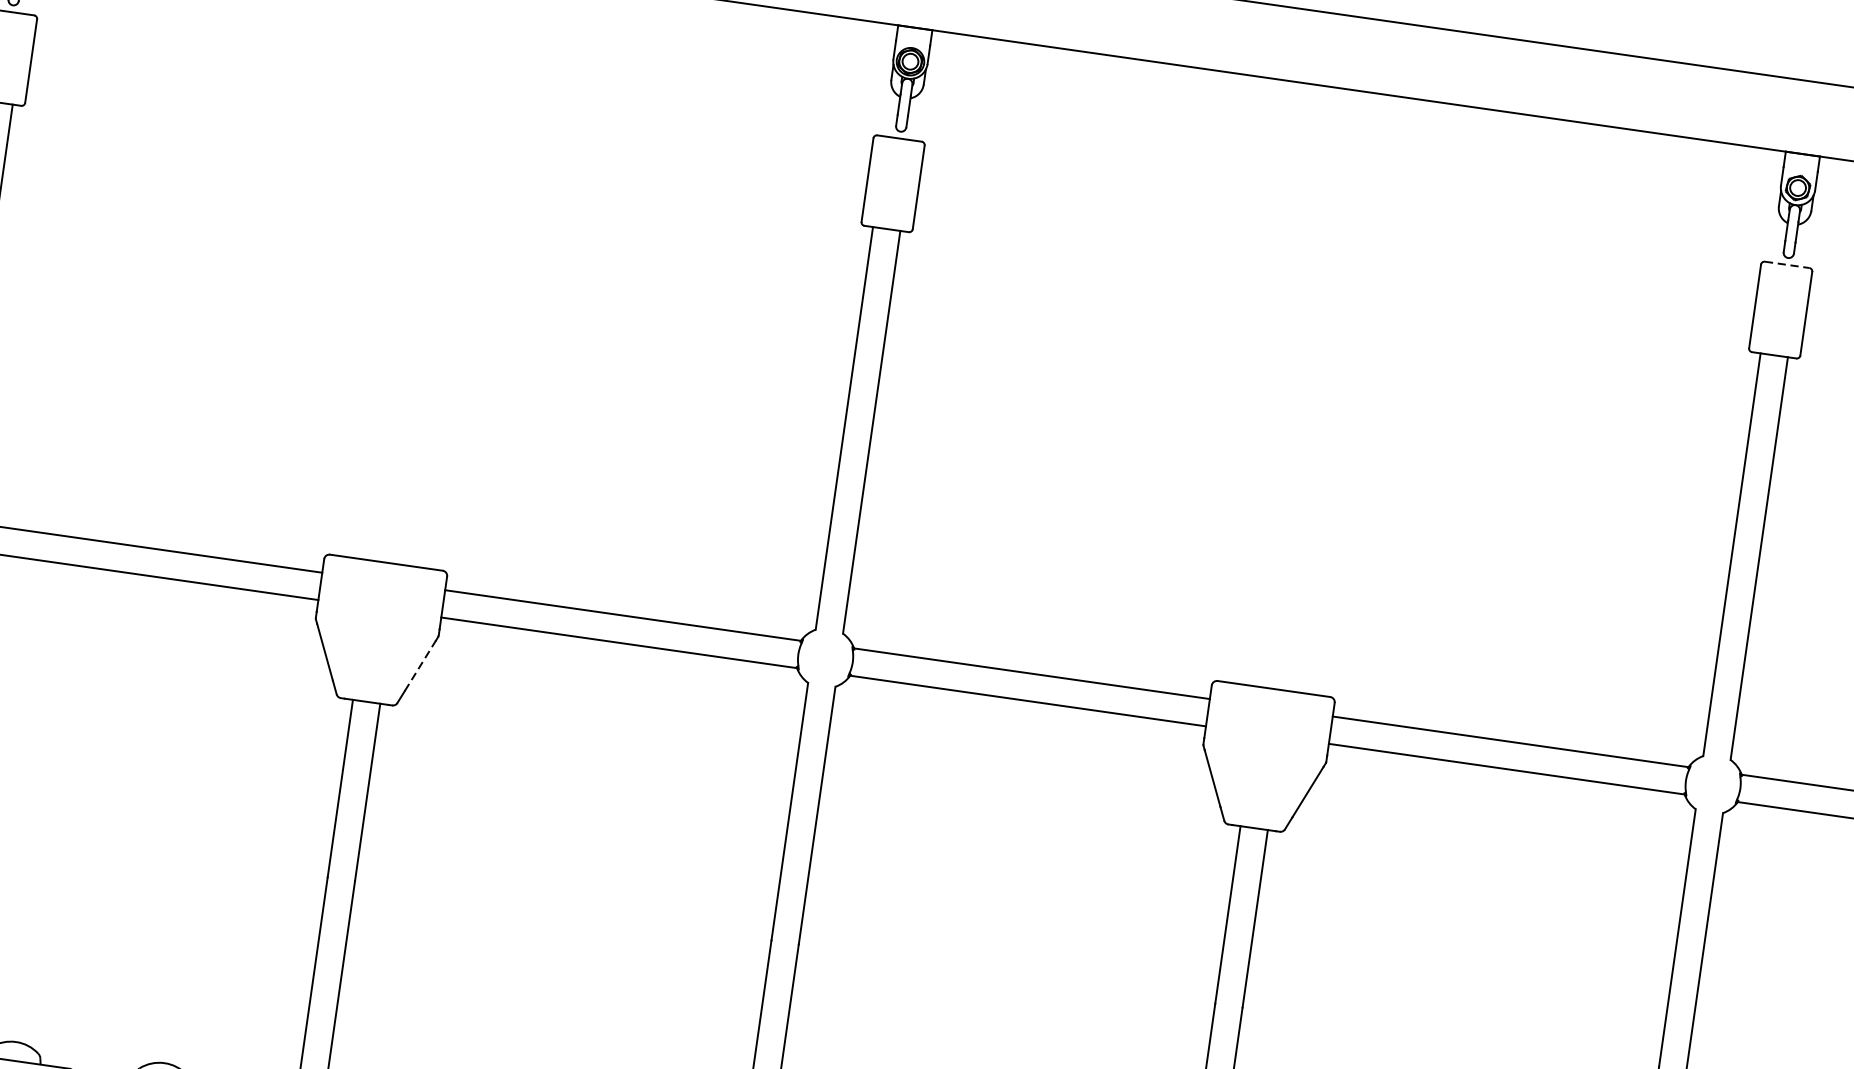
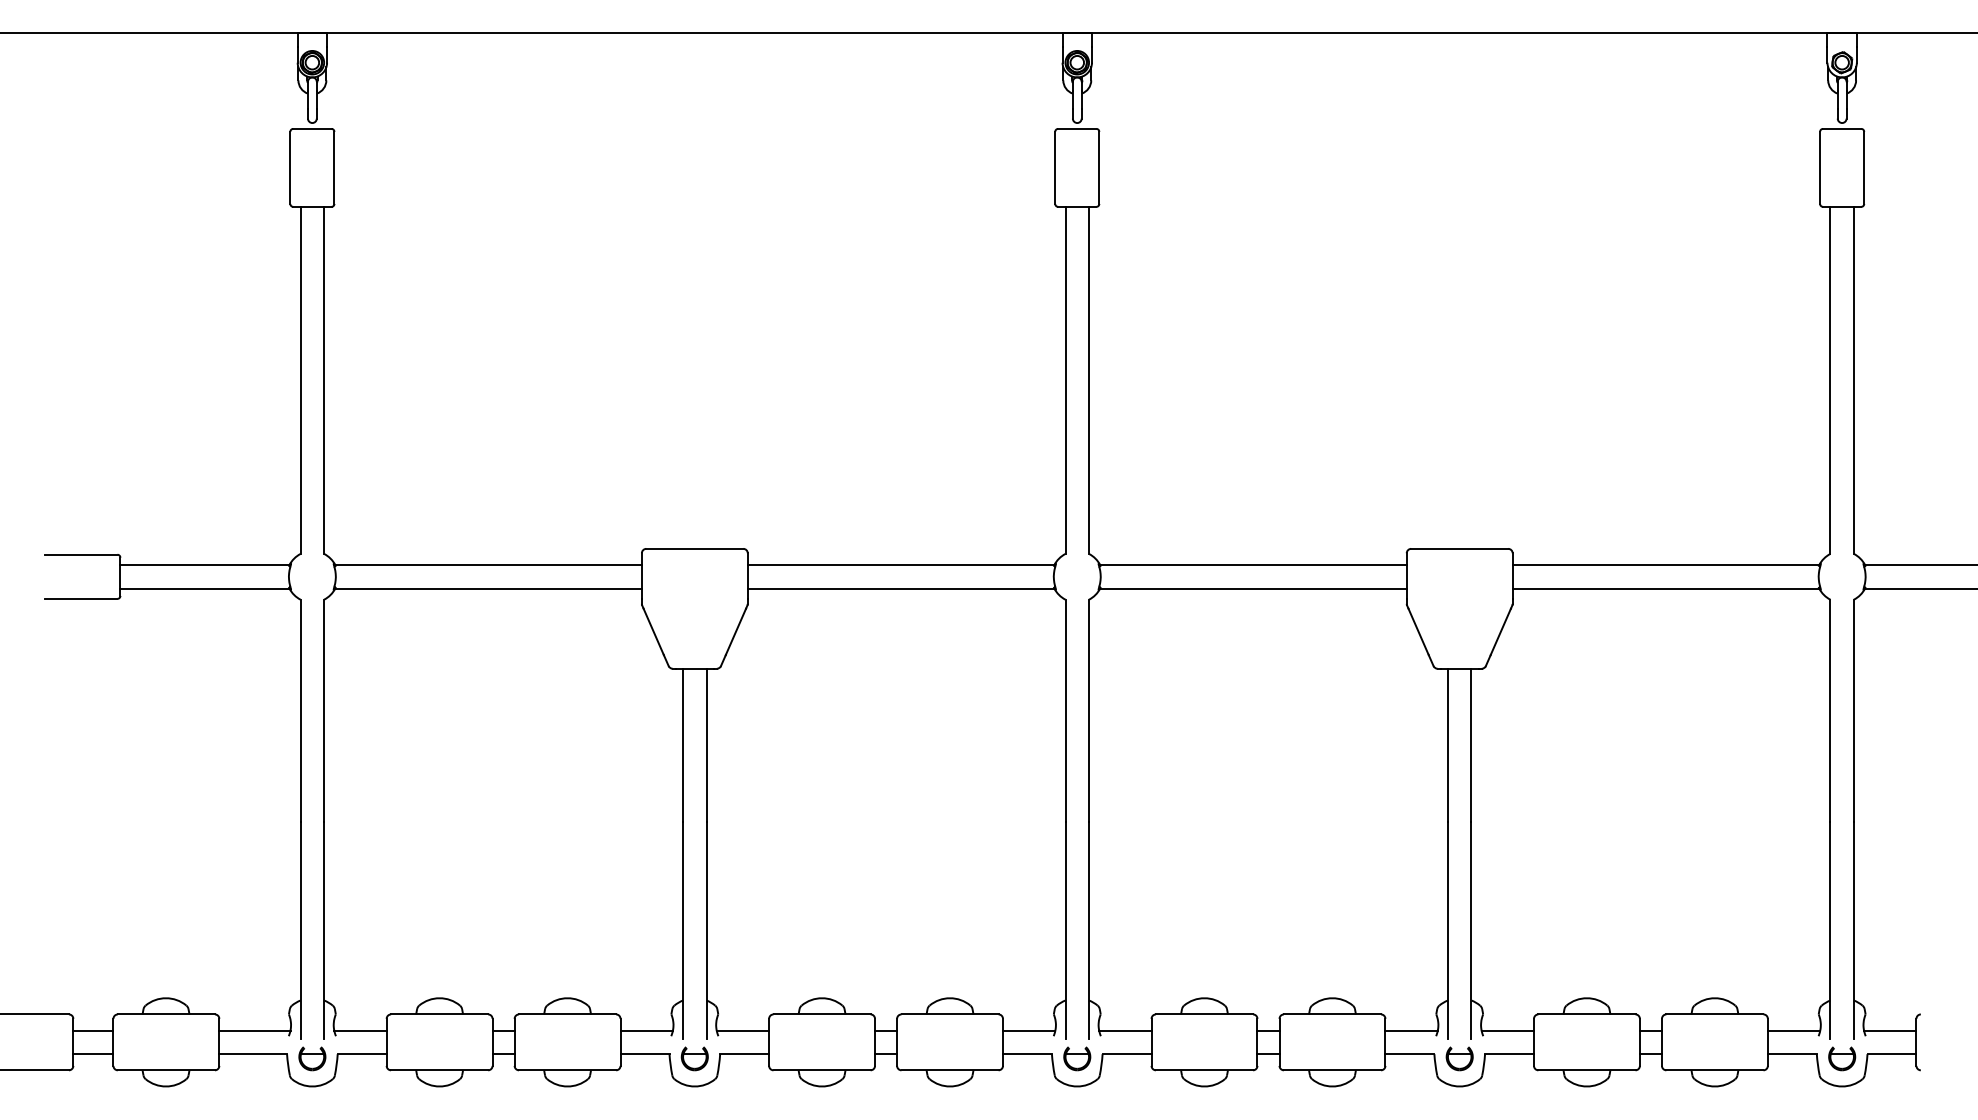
line: (1787, 264) -> (1842, 128), dashed -> solid
line: (421, 665) -> (736, 631), dashed -> solid

